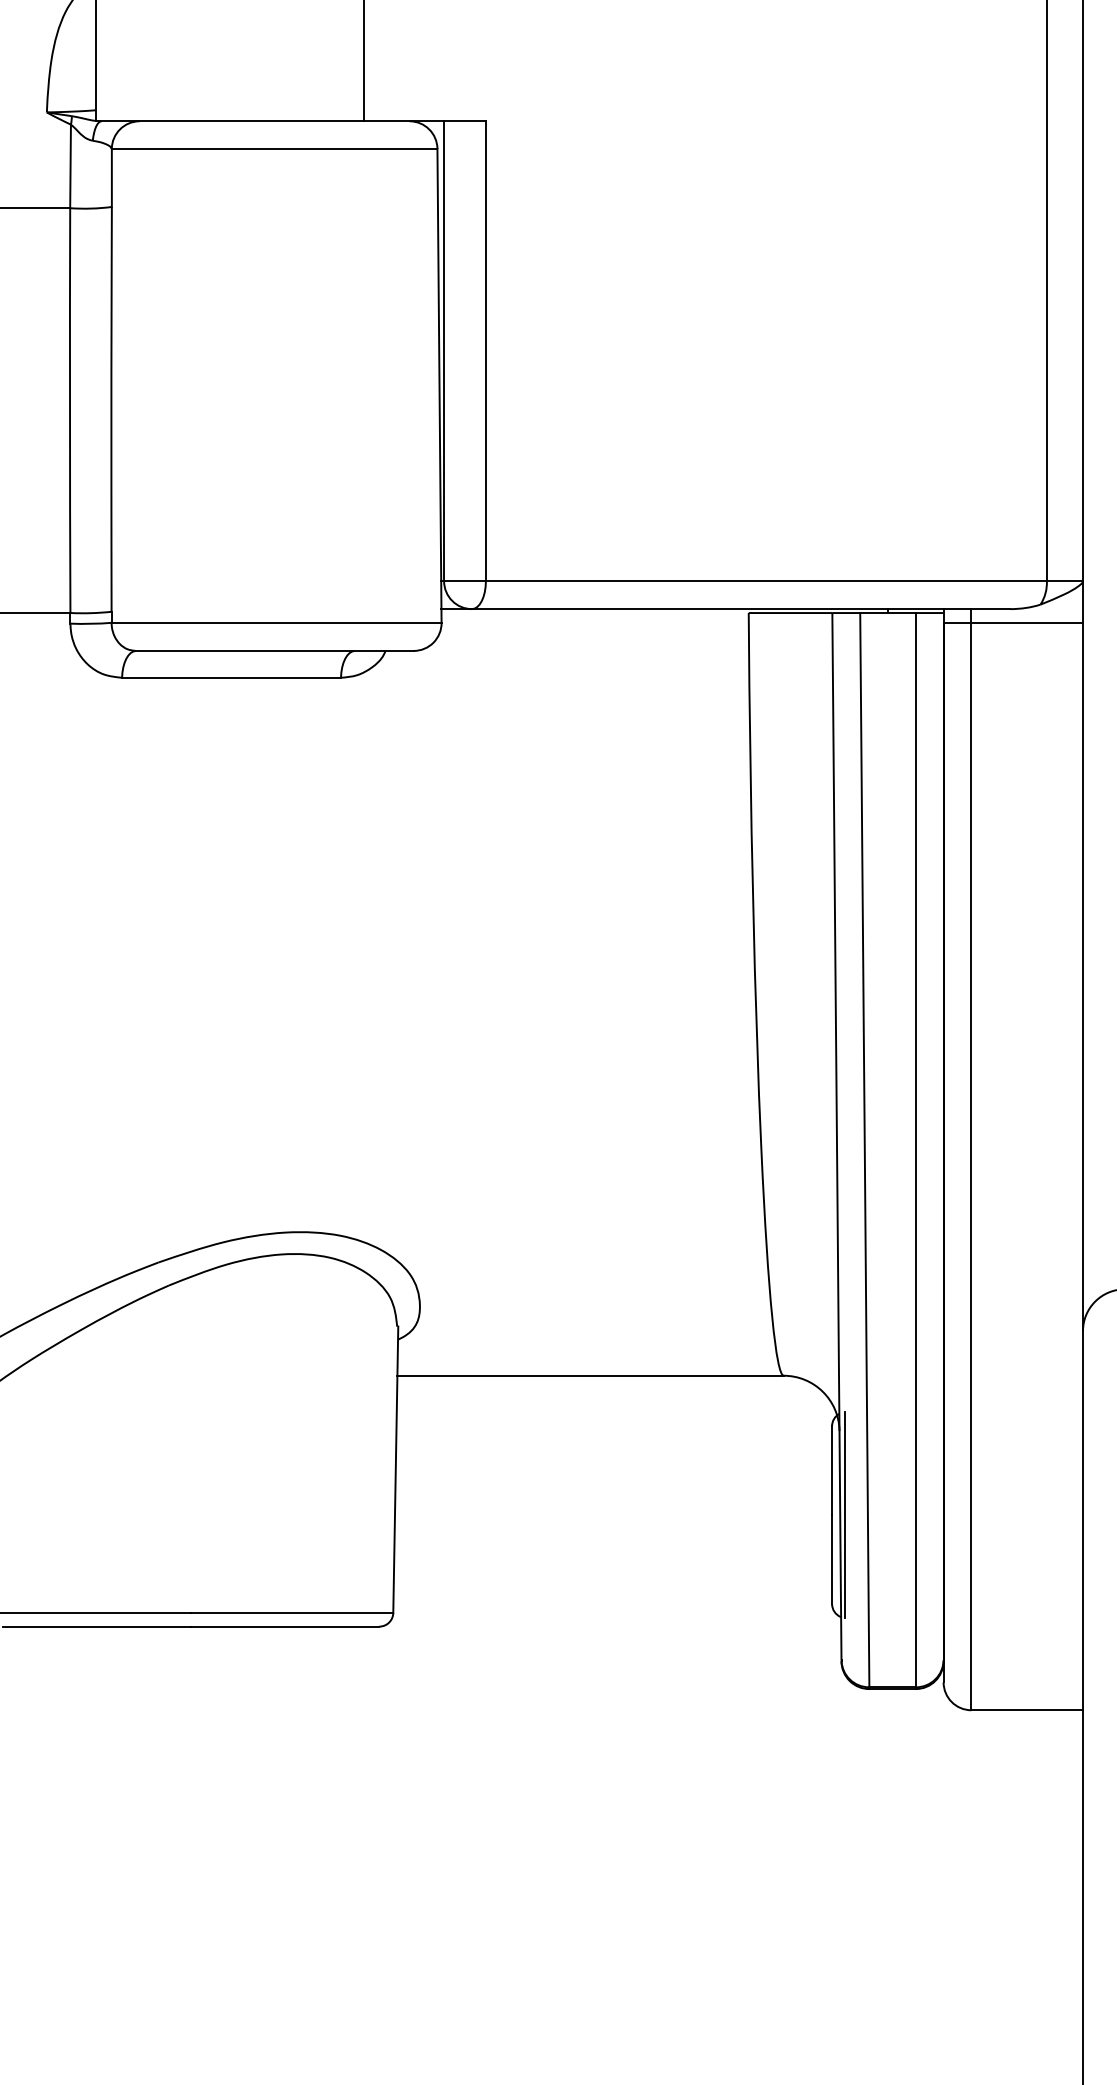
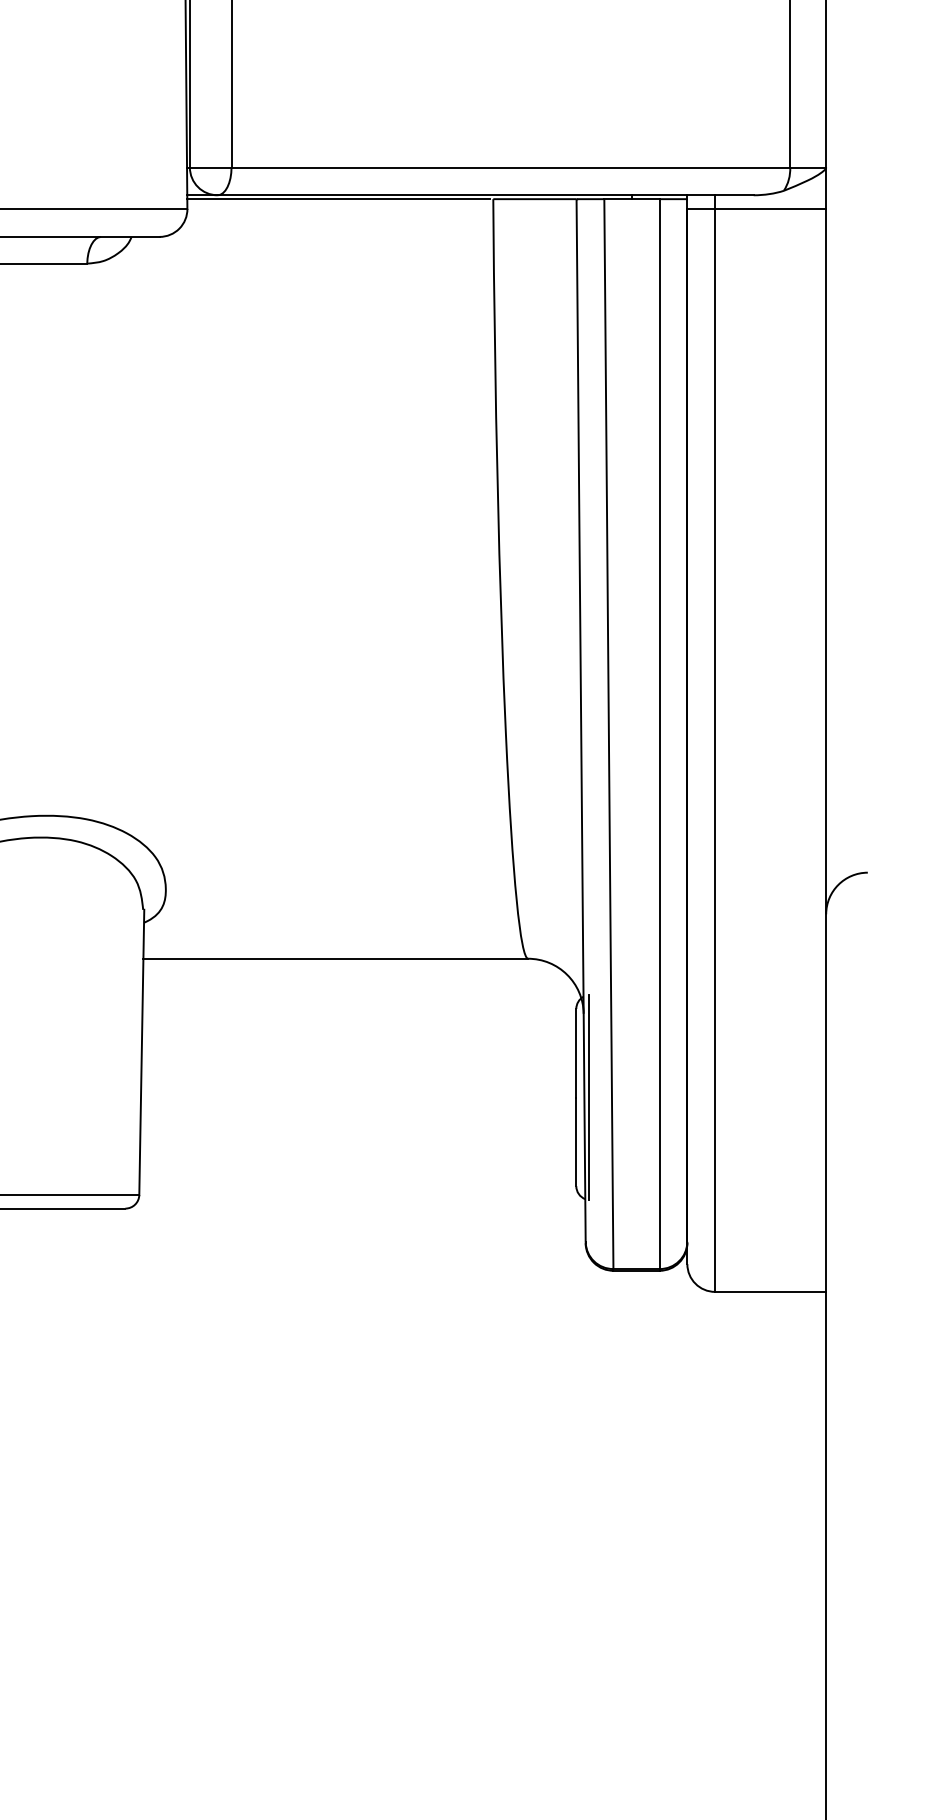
line: (593, 613) -> (338, 199), added

